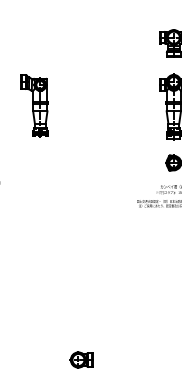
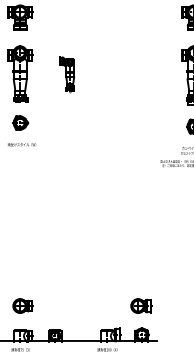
part: (33, 104) -> (66, 73), size x0.6
part: (82, 359) -> (141, 305), moved

